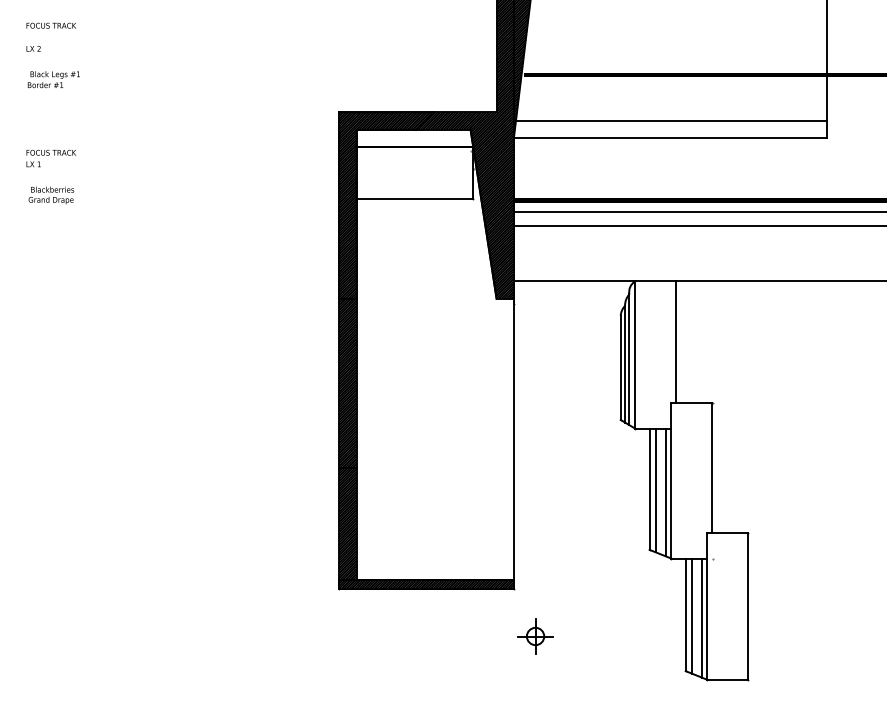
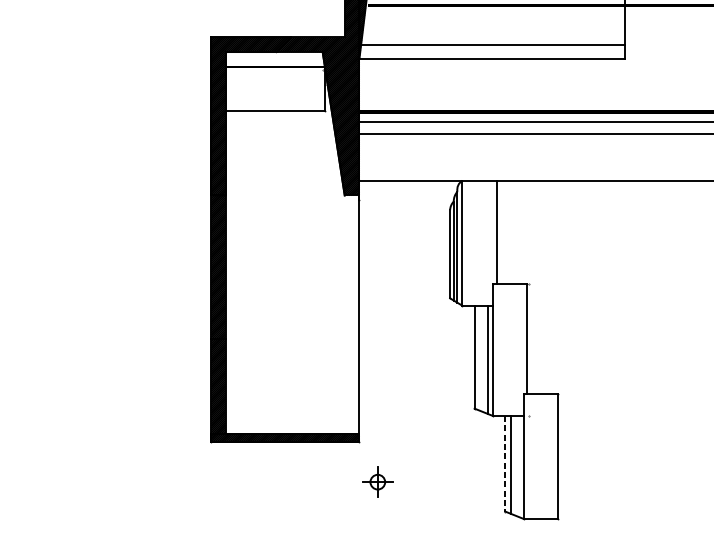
line: (656, 490) -> (480, 358), removed
line: (685, 615) -> (505, 464), solid -> dashed
line: (701, 617) -> (518, 466), removed

